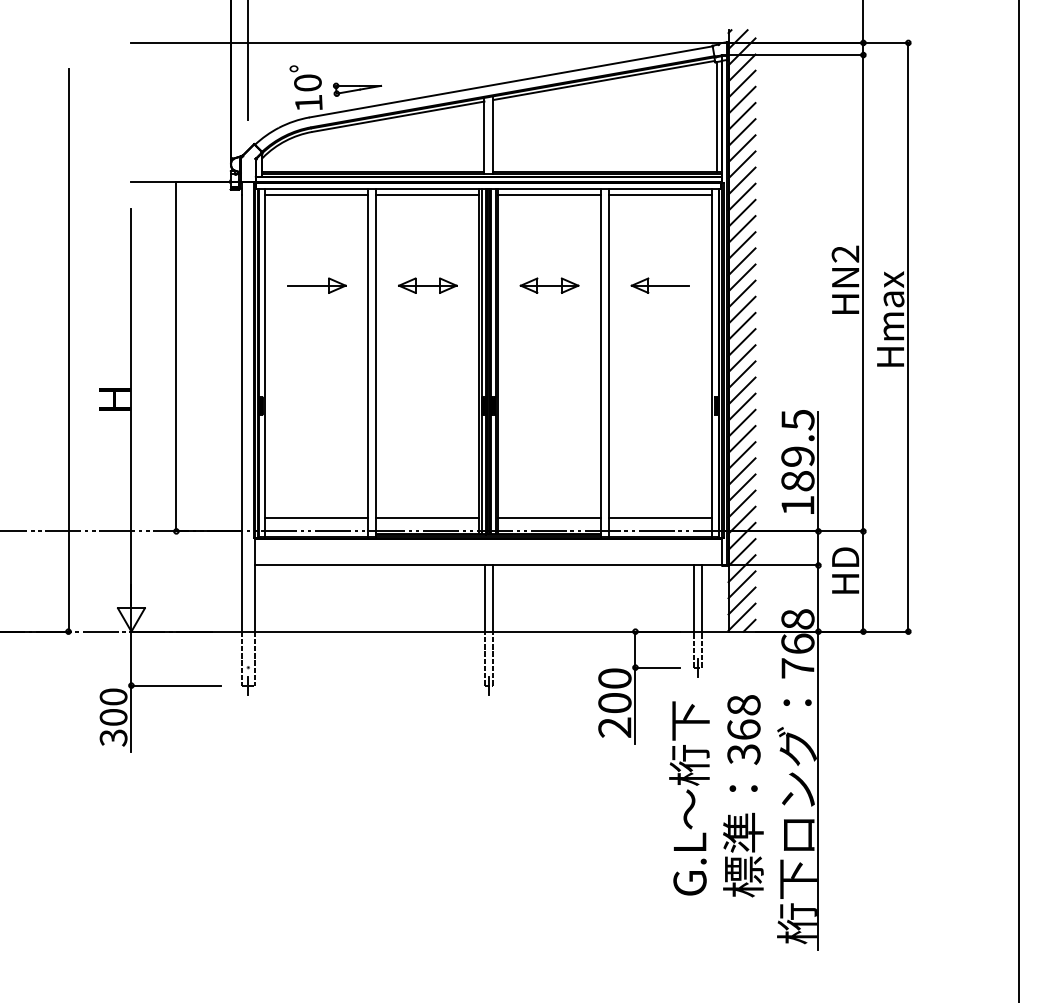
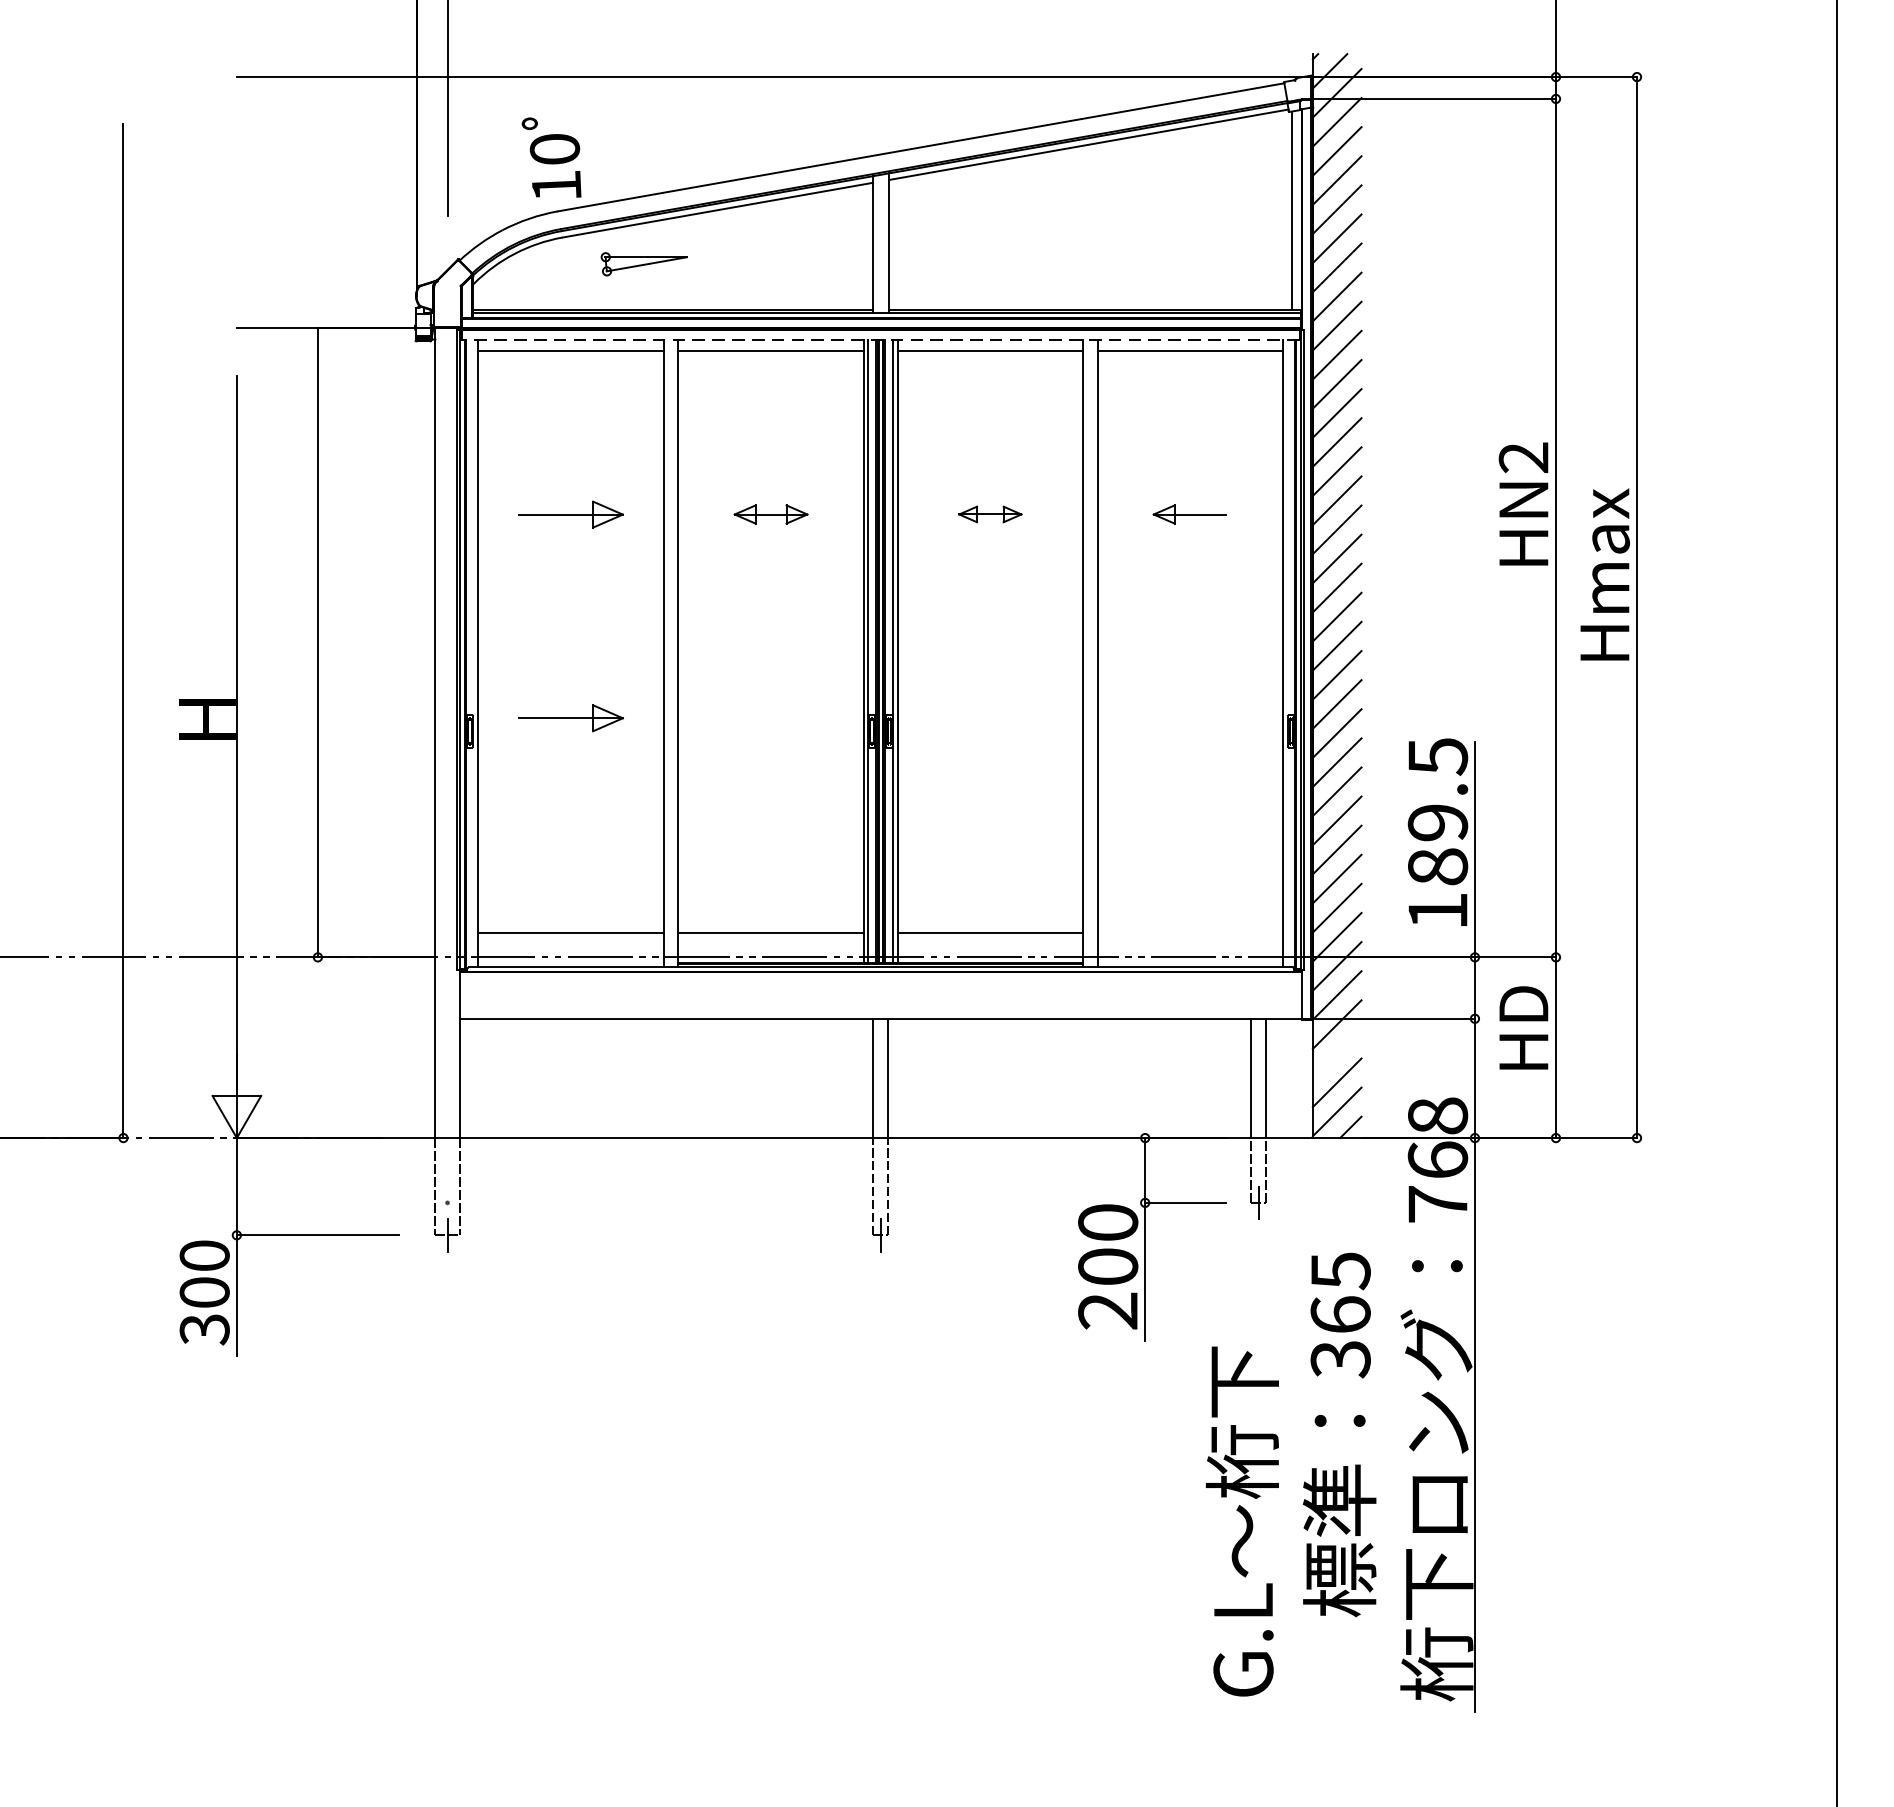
part: (357, 89) -> (644, 263), moved
line: (488, 188) -> (880, 339), solid -> dashed
part: (427, 285) -> (770, 514), size x0.7
part: (549, 285) -> (990, 514), size x0.6
part: (659, 285) -> (1188, 514), size x0.7
part: (316, 398) -> (570, 717), added
line: (660, 517) -> (1190, 932), removed
line: (741, 584) -> (1336, 1053), removed
text: (743, 705) -> (1339, 1271), 368 -> 365
text: (689, 798) -> (1242, 1521), moved

